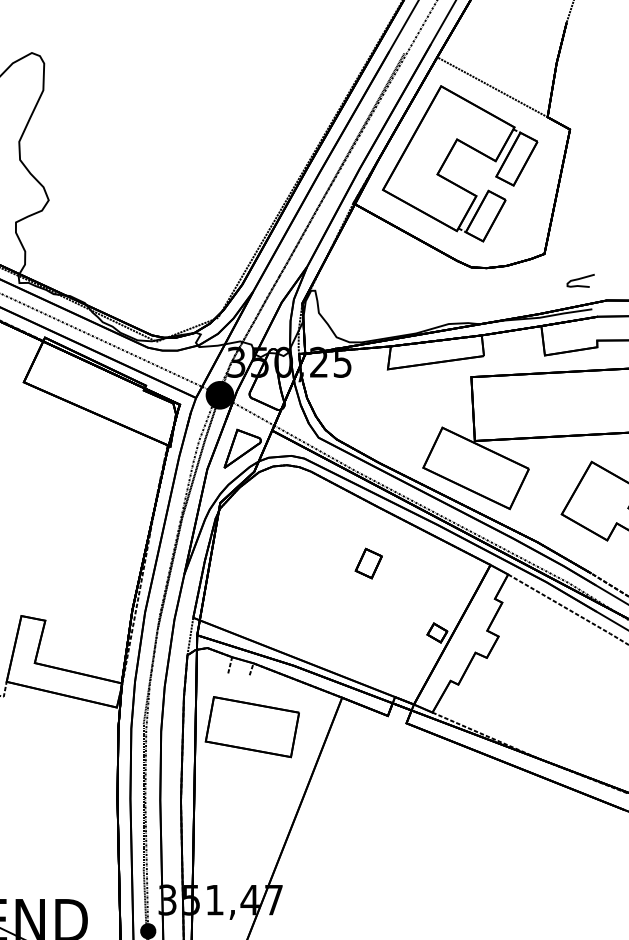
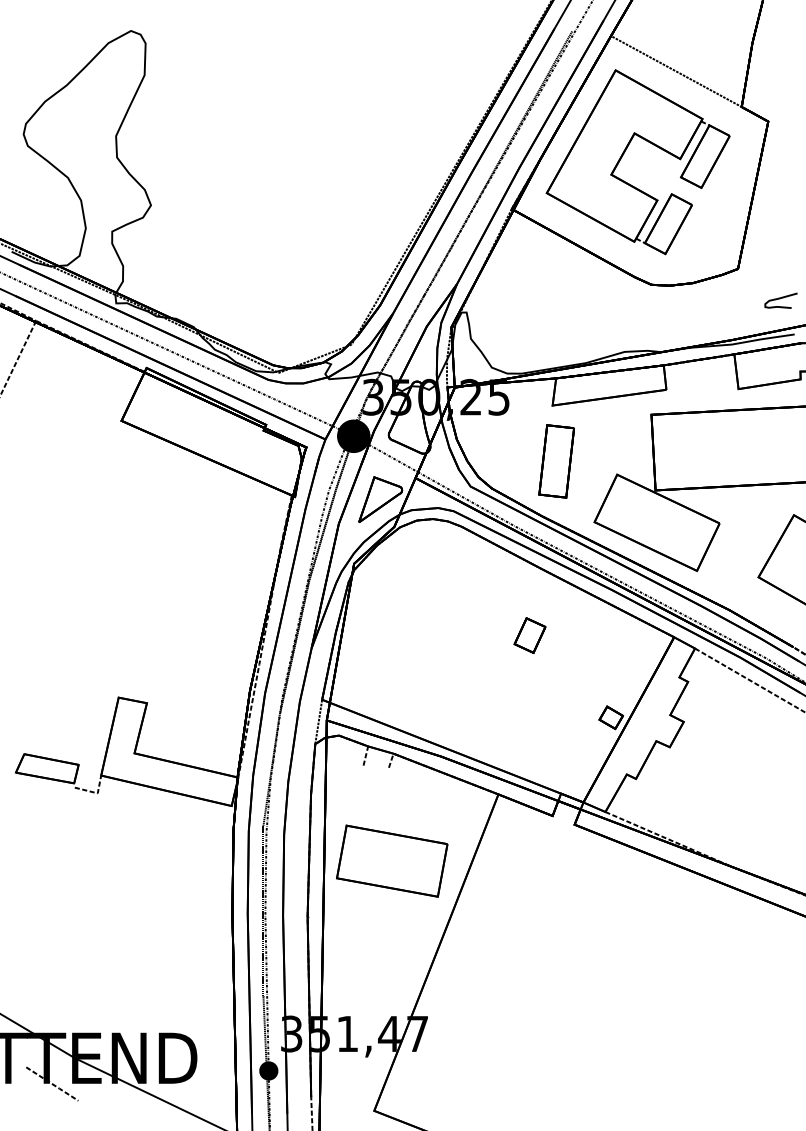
part: (391, 416) -> (556, 461), added
part: (252, 726) -> (392, 860), moved

